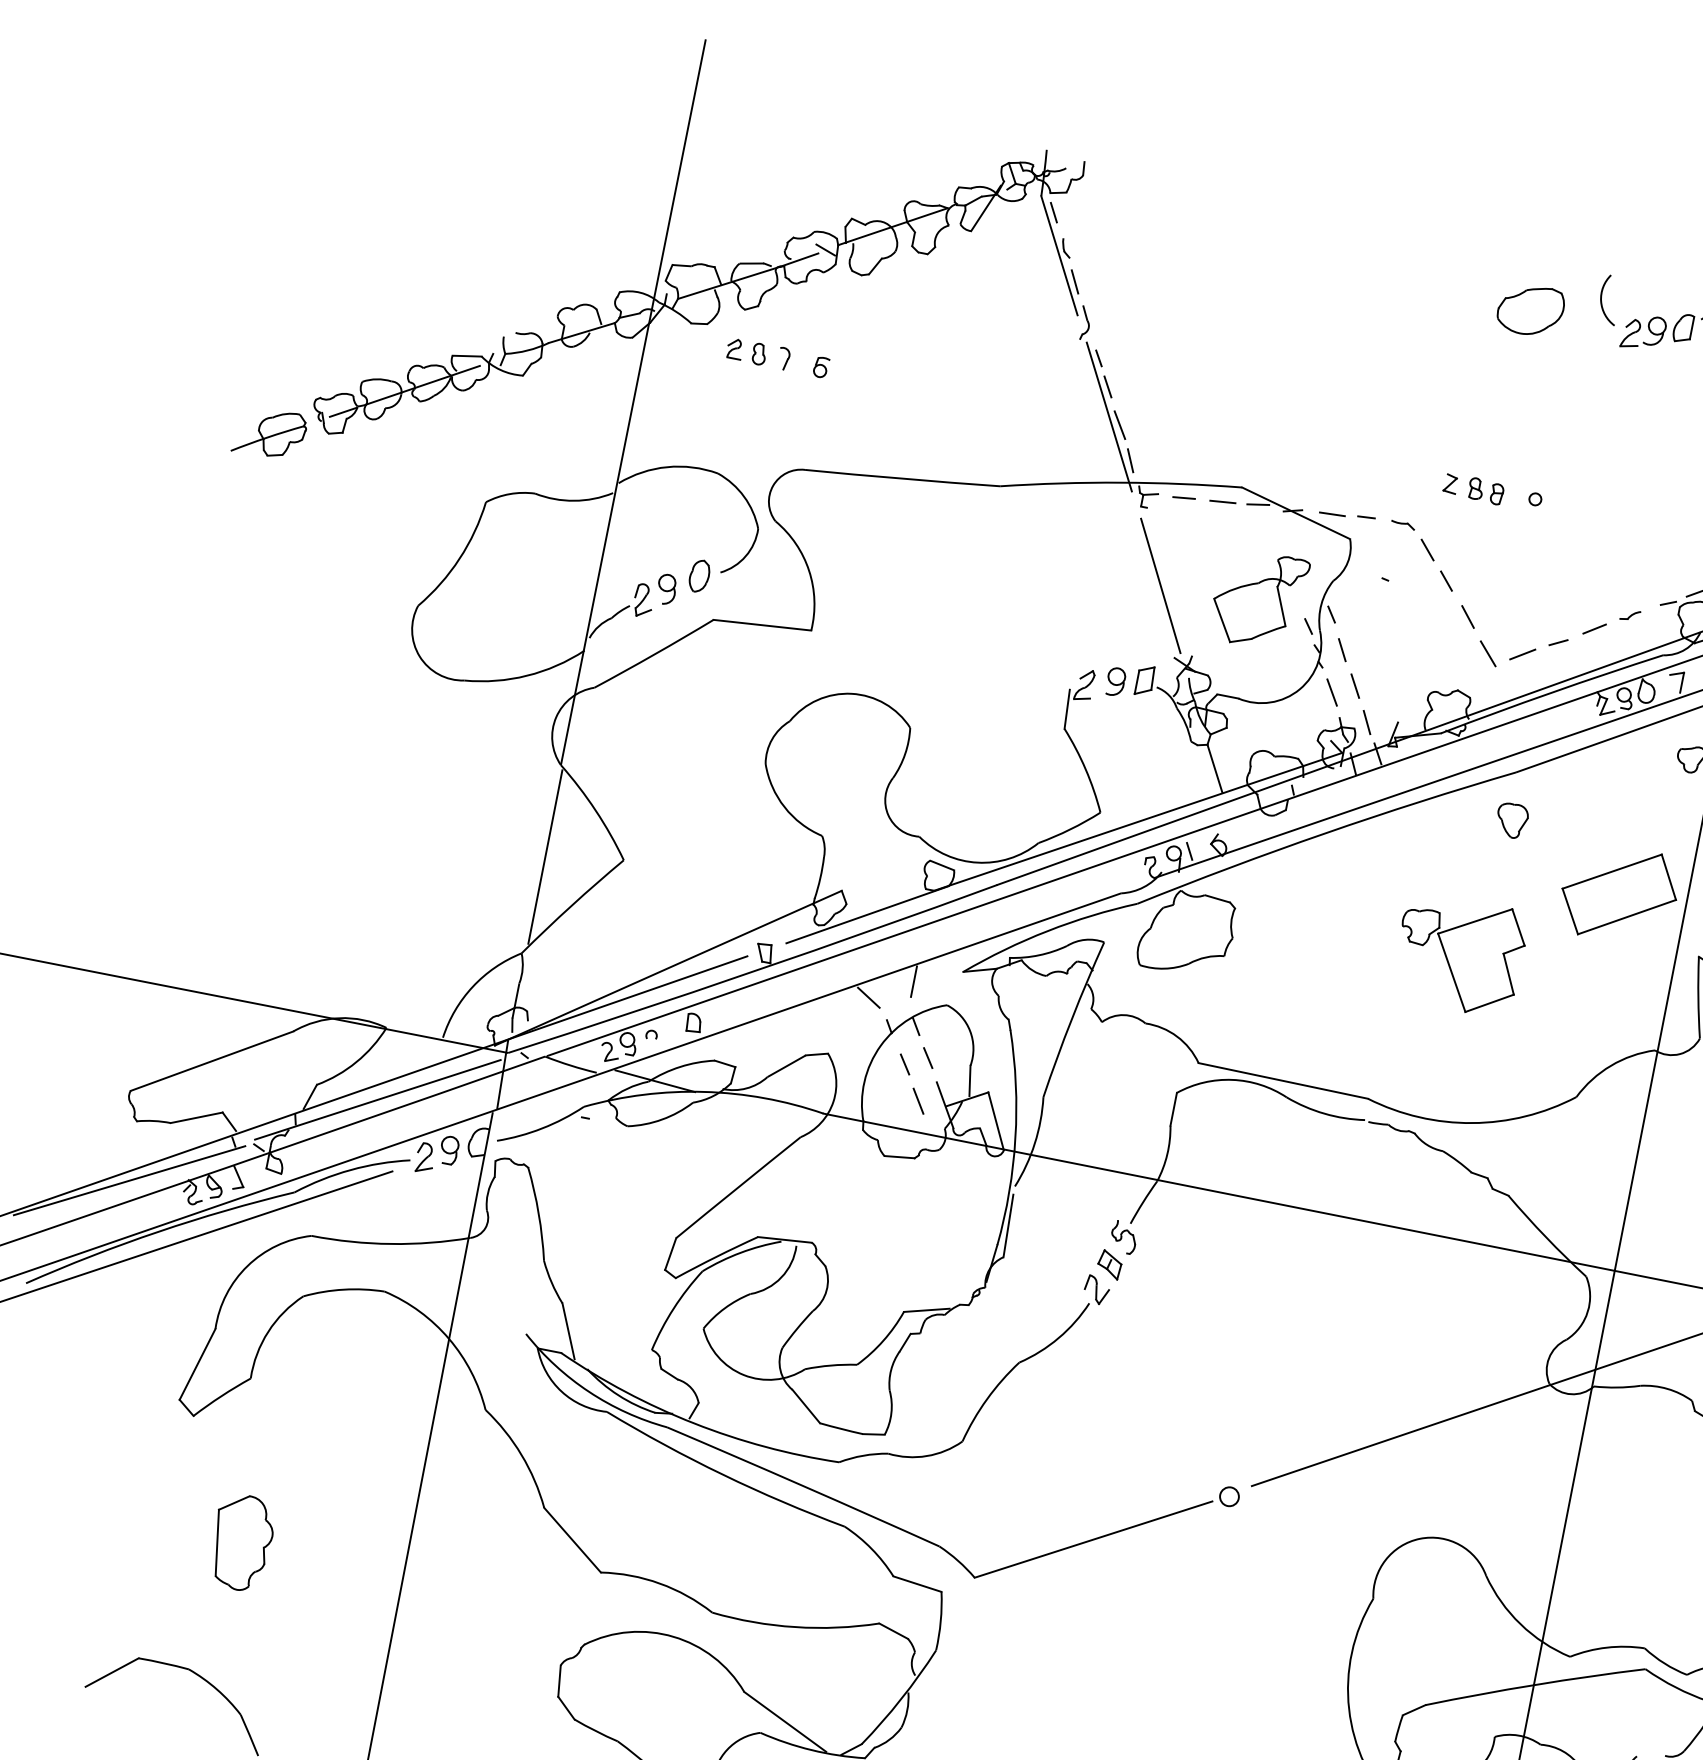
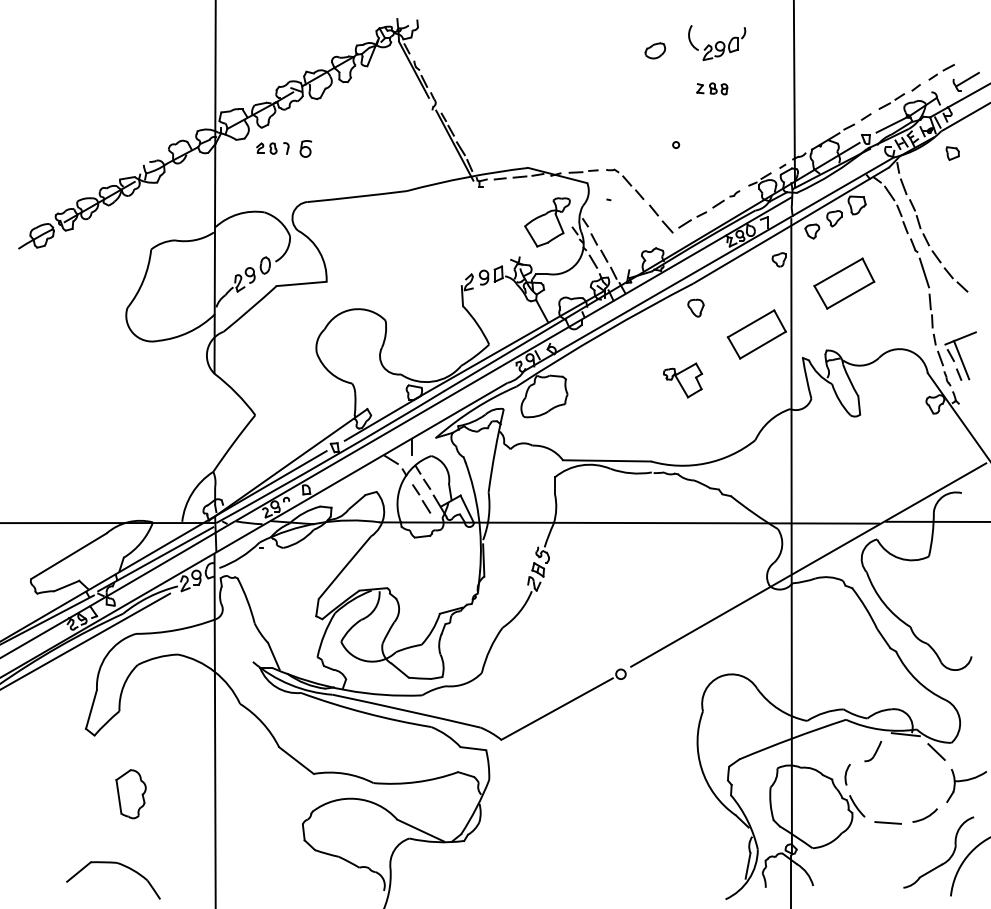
part: (1531, 309) -> (655, 50), size x0.6
part: (820, 367) -> (305, 149), size x1.6
part: (1474, 488) -> (712, 88), moved
line: (1159, 584) -> (496, 224), removed
line: (544, 857) -> (215, 421), removed
part: (1458, 954) -> (682, 380), size x0.6

